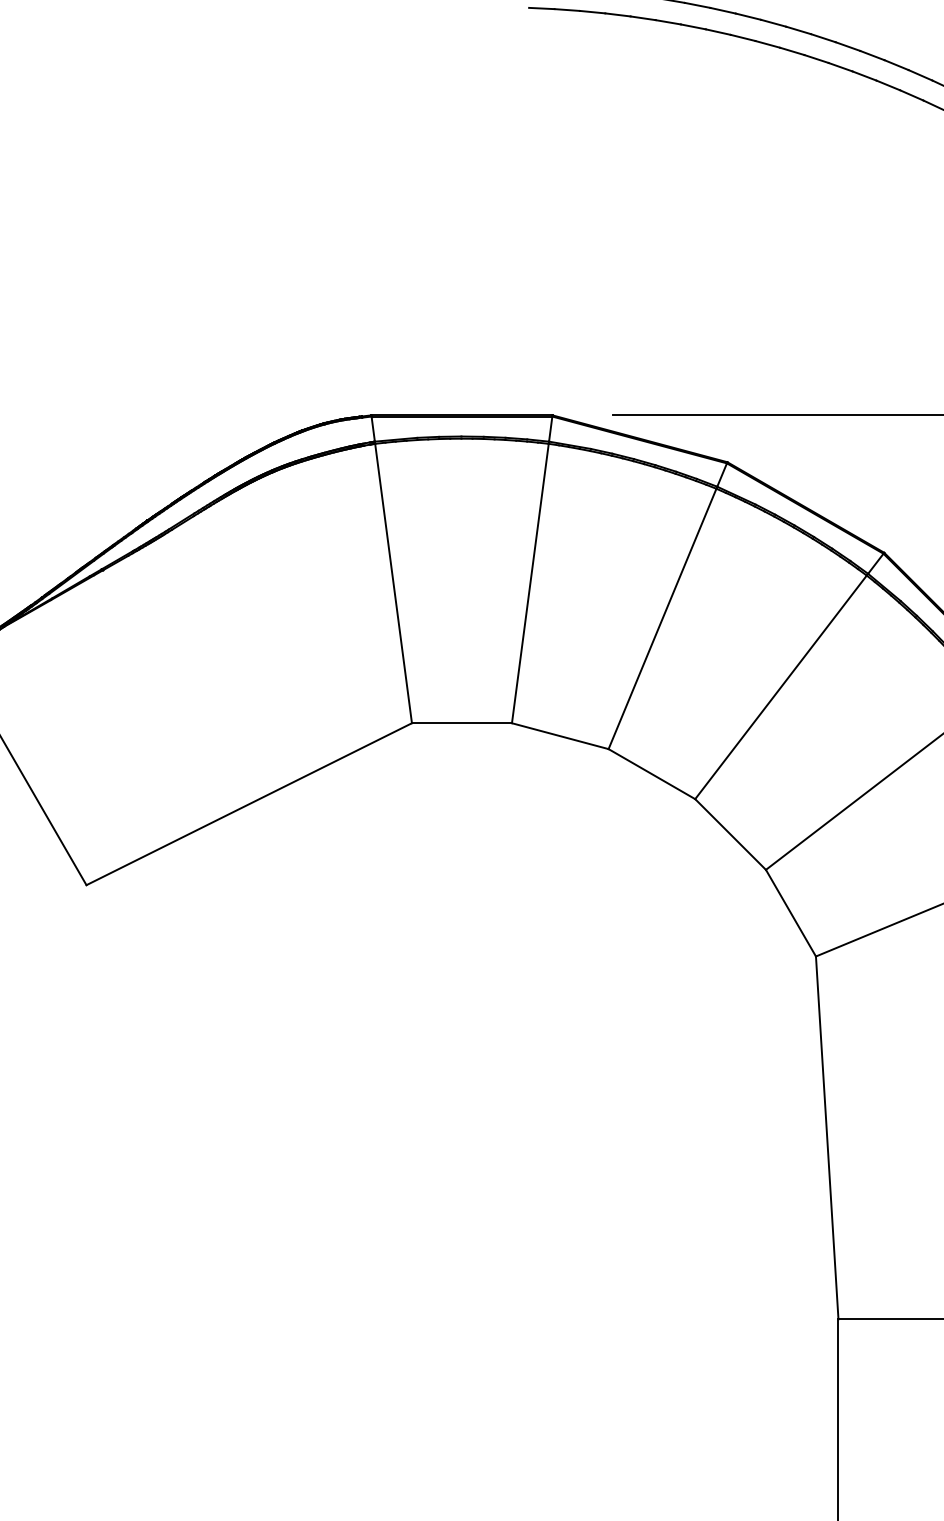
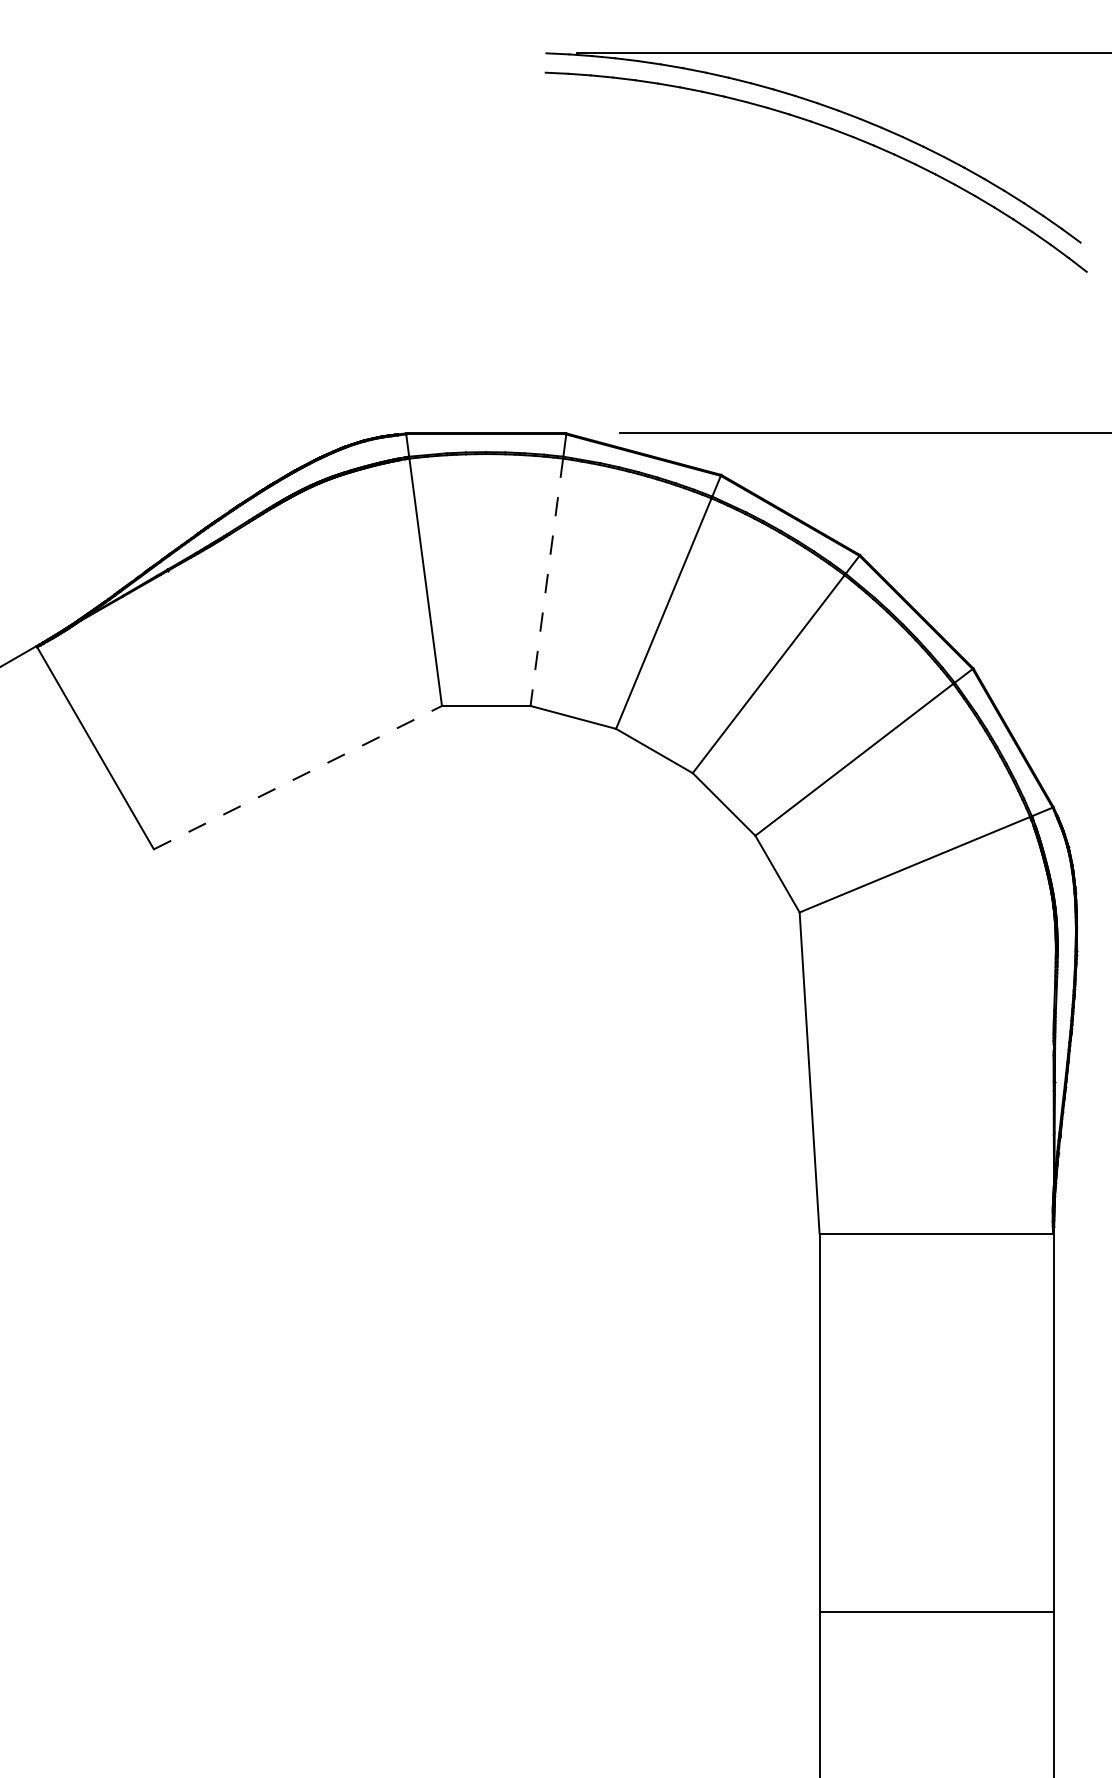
line: (530, 583) -> (546, 582), solid -> dashed
line: (248, 804) -> (297, 777), solid -> dashed

